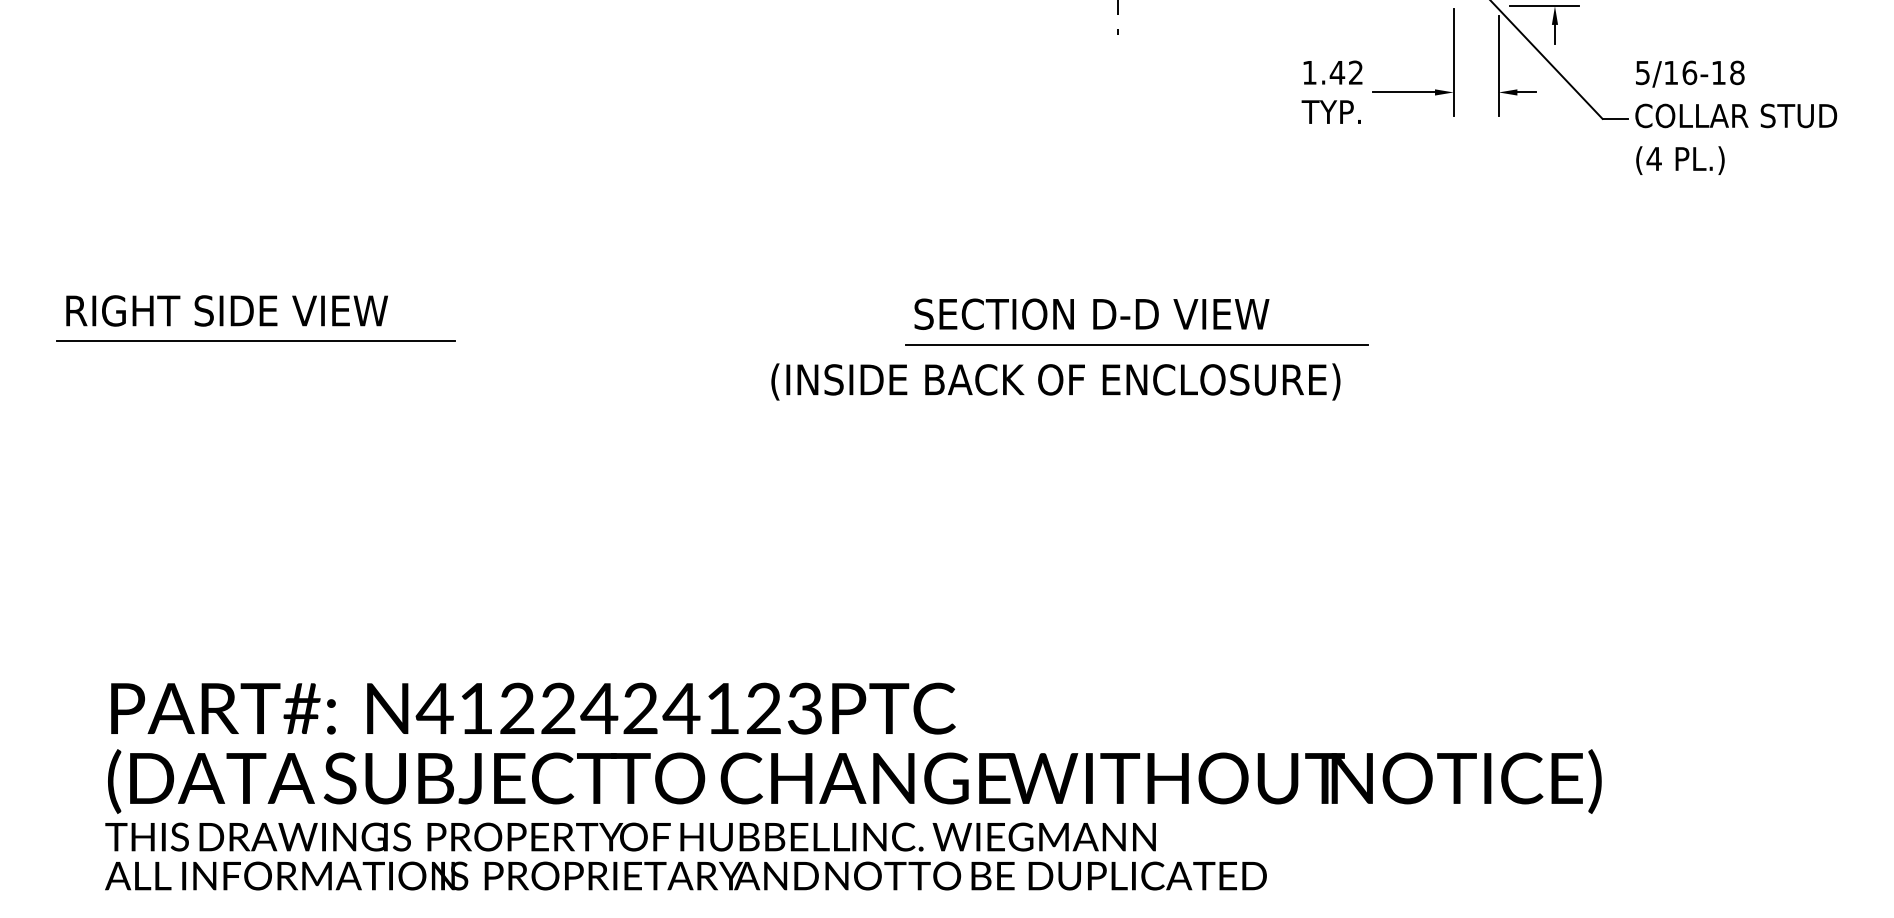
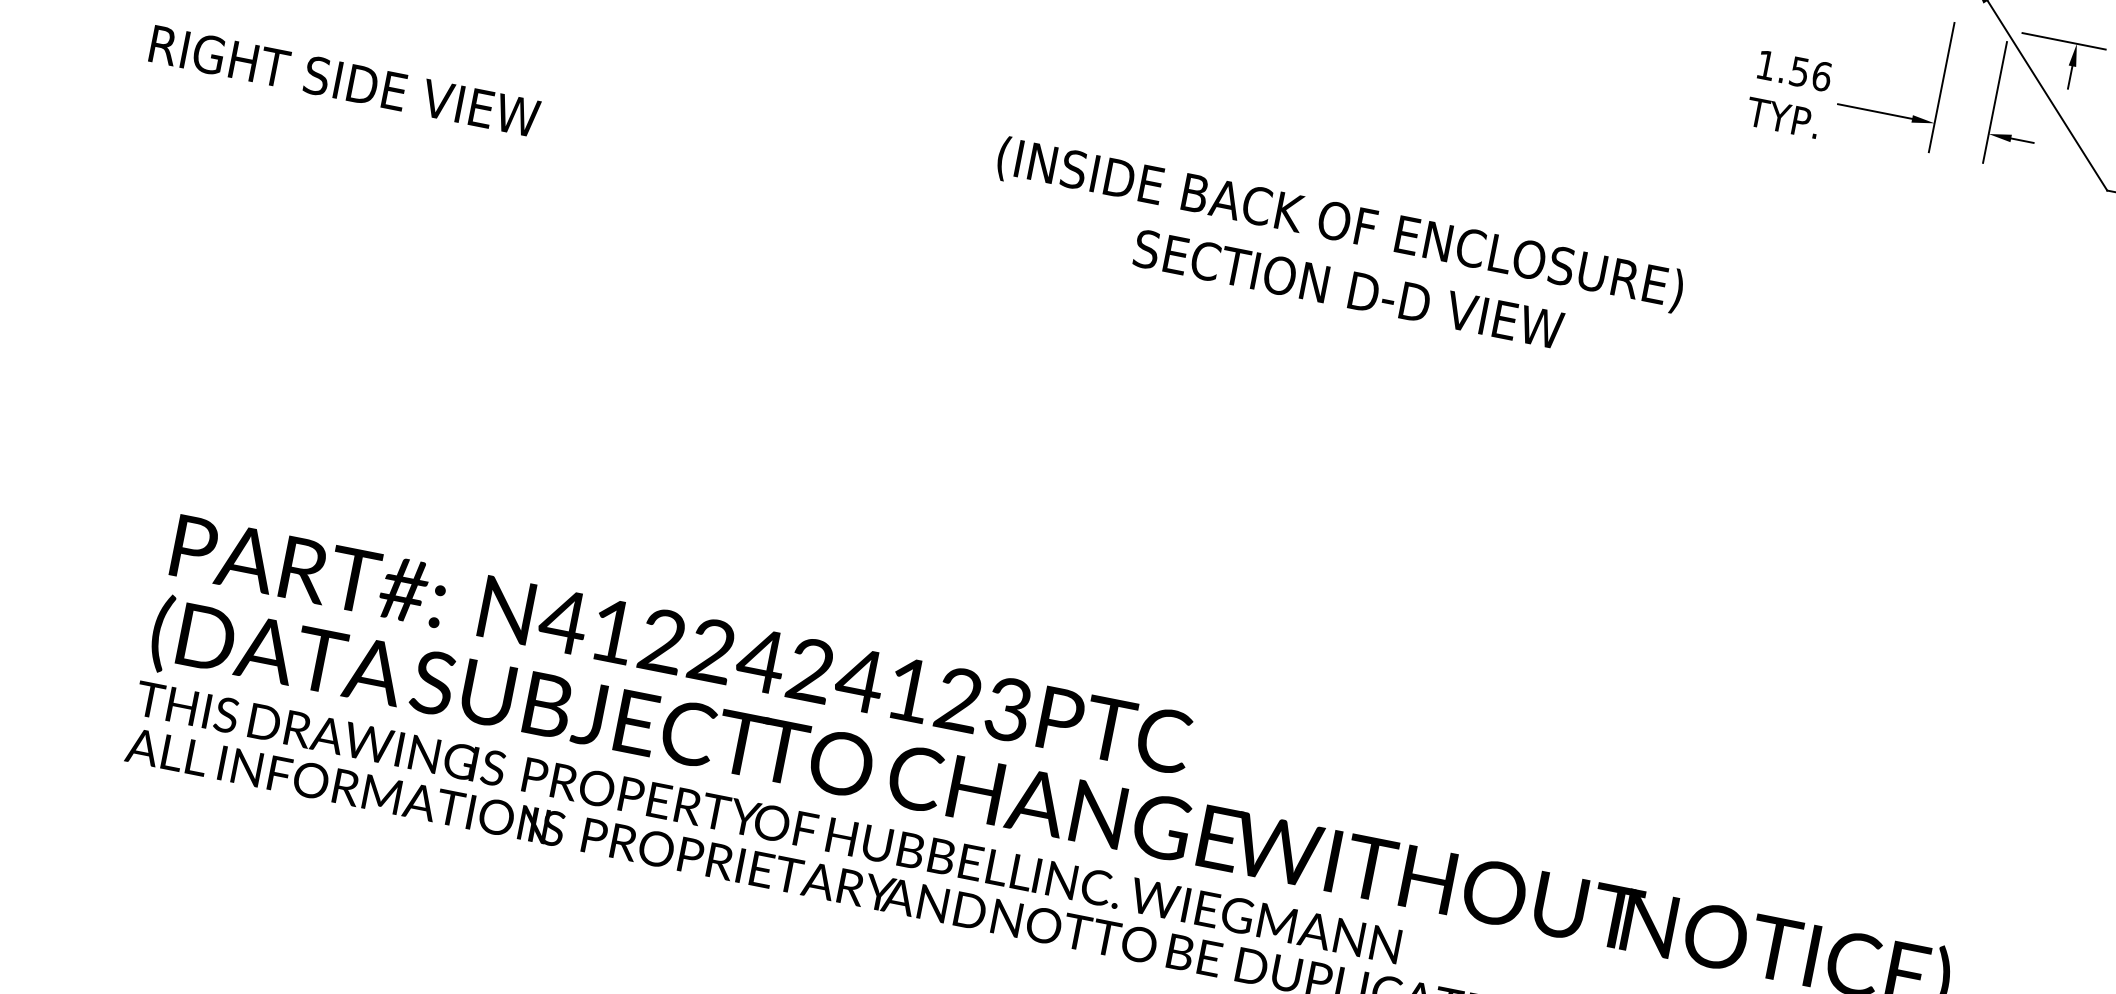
text: (1346, 72) -> (1810, 73), 1.42 -> 1.56
text: (226, 310) -> (344, 80), moved
text: (1091, 313) -> (1348, 288), moved
line: (255, 341) -> (435, 137), removed
line: (1136, 344) -> (1493, 350), removed
text: (1055, 381) -> (1339, 224), moved

